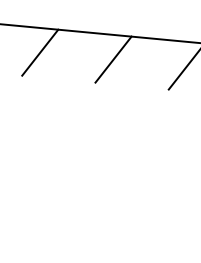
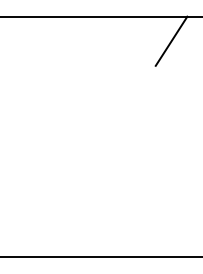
line: (40, 51) -> (24, 40), removed
line: (113, 58) -> (97, 40), removed

